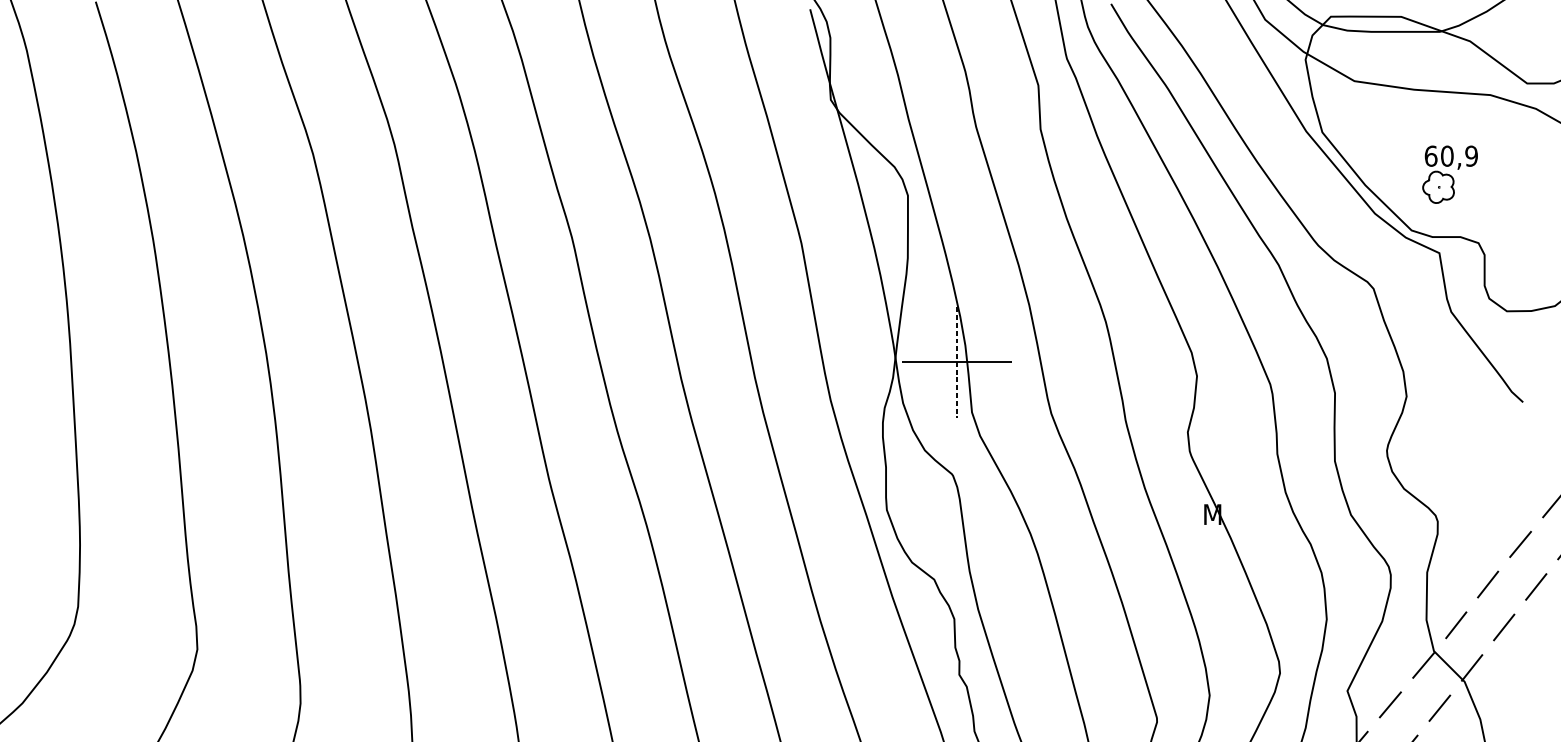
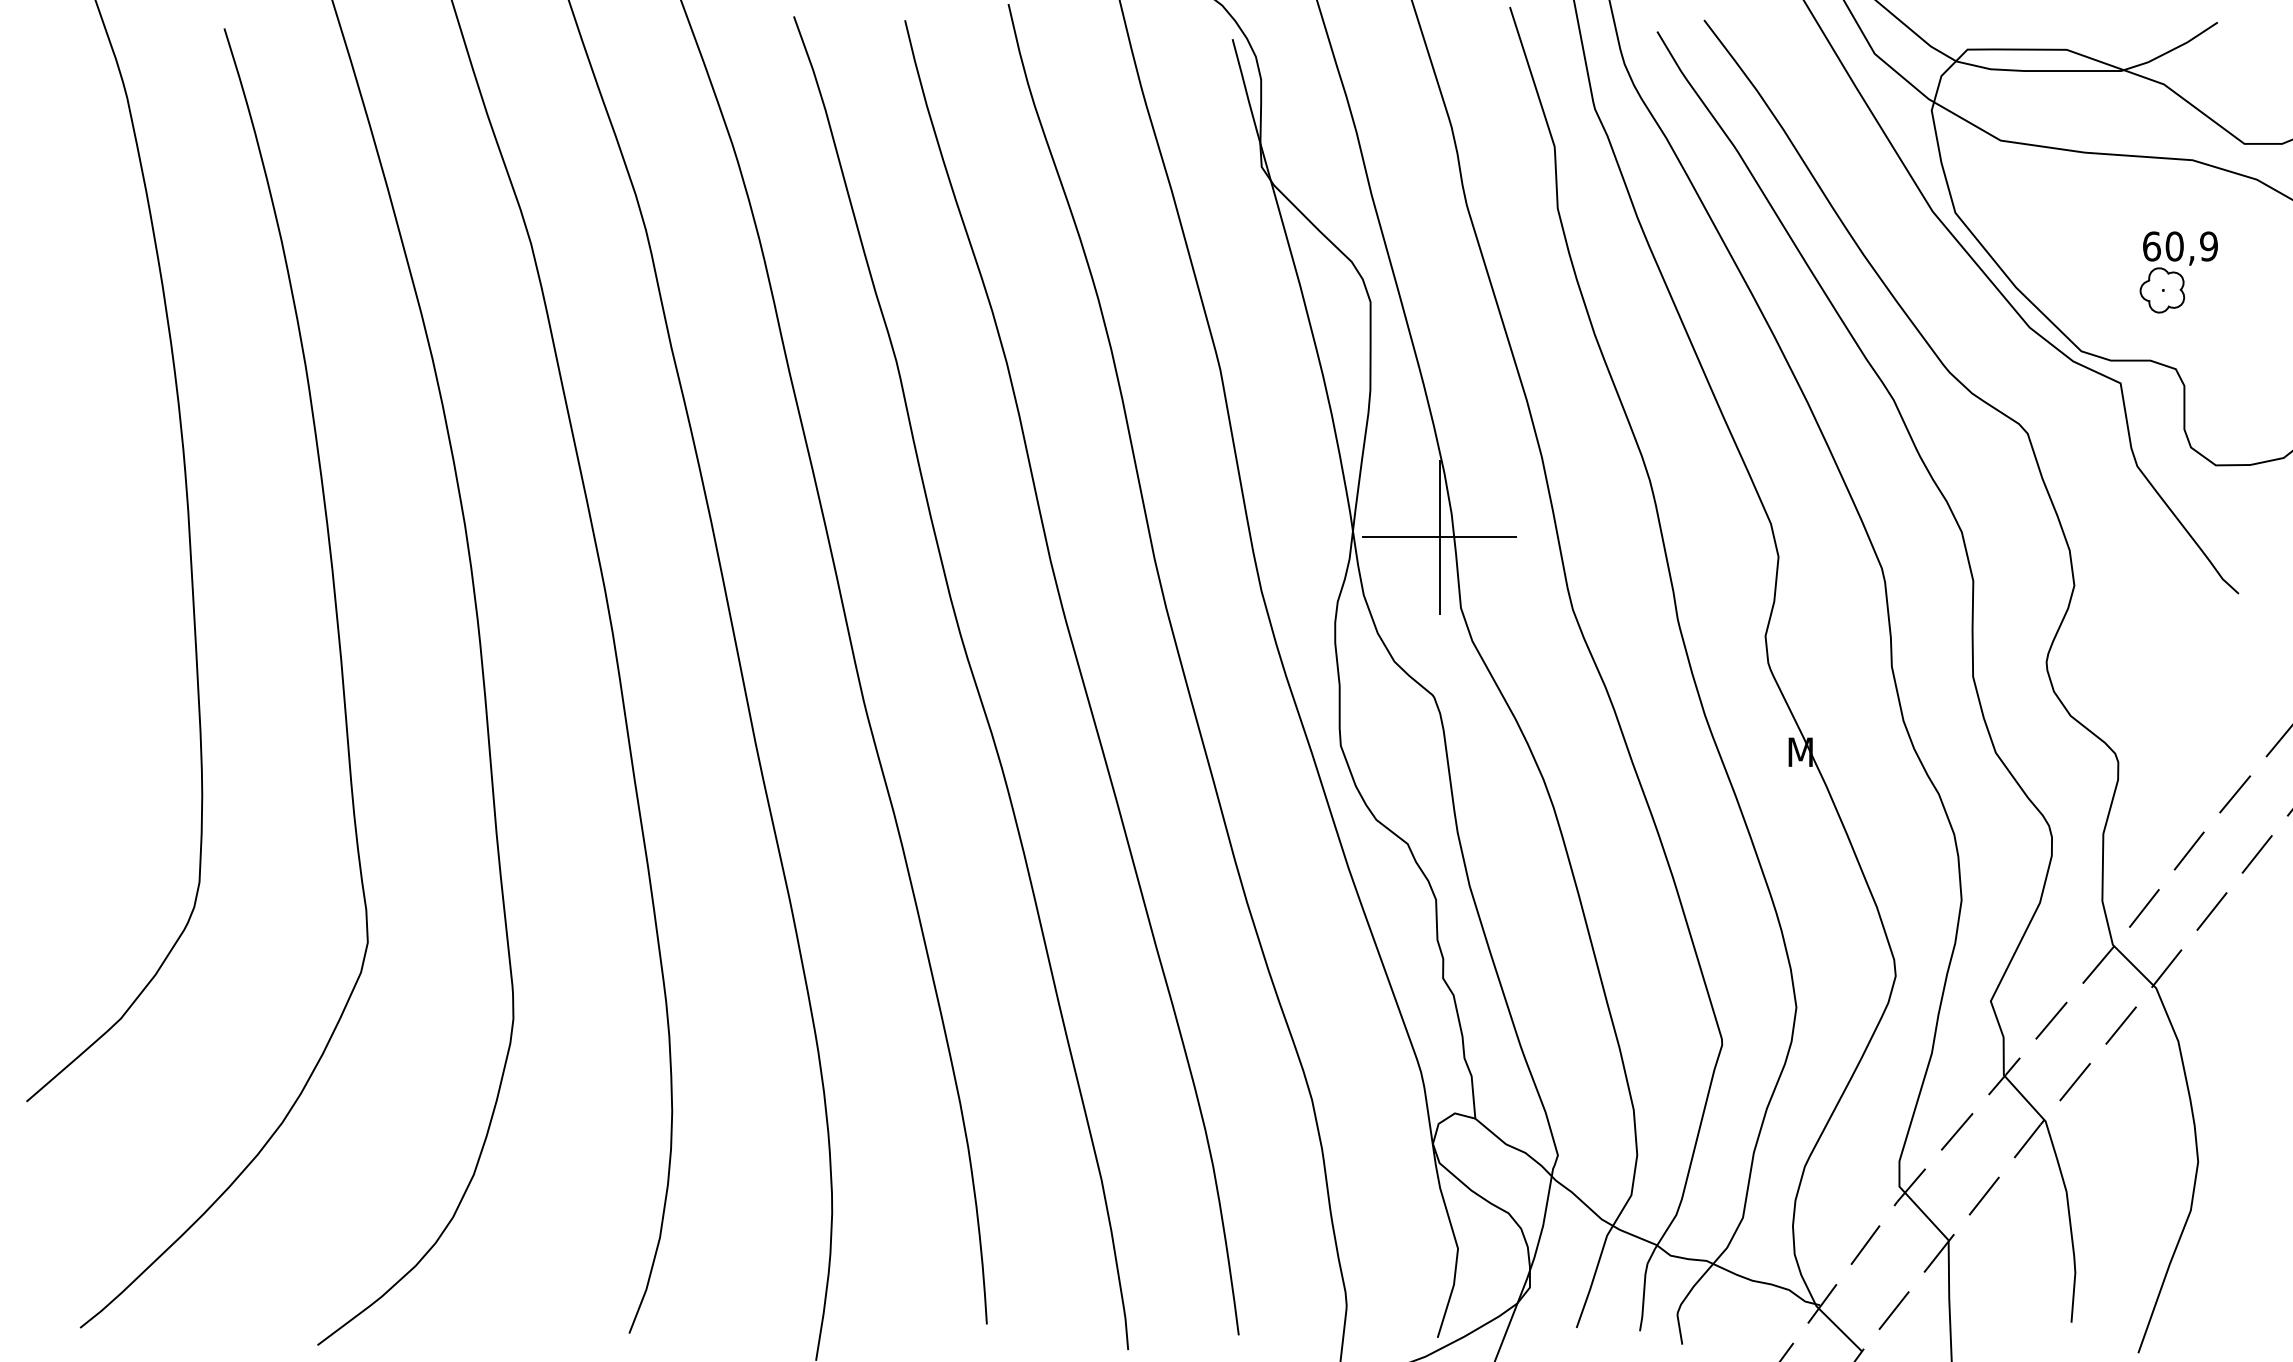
part: (1449, 174) -> (2178, 272), moved
line: (956, 362) -> (1439, 537), dashed -> solid

